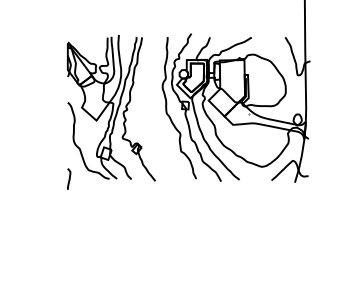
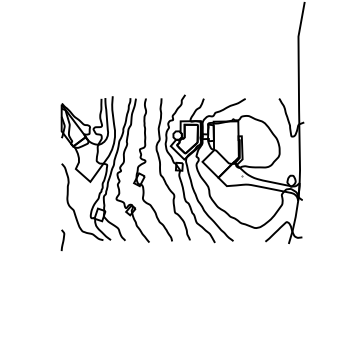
part: (152, 101) -> (146, 162), added

